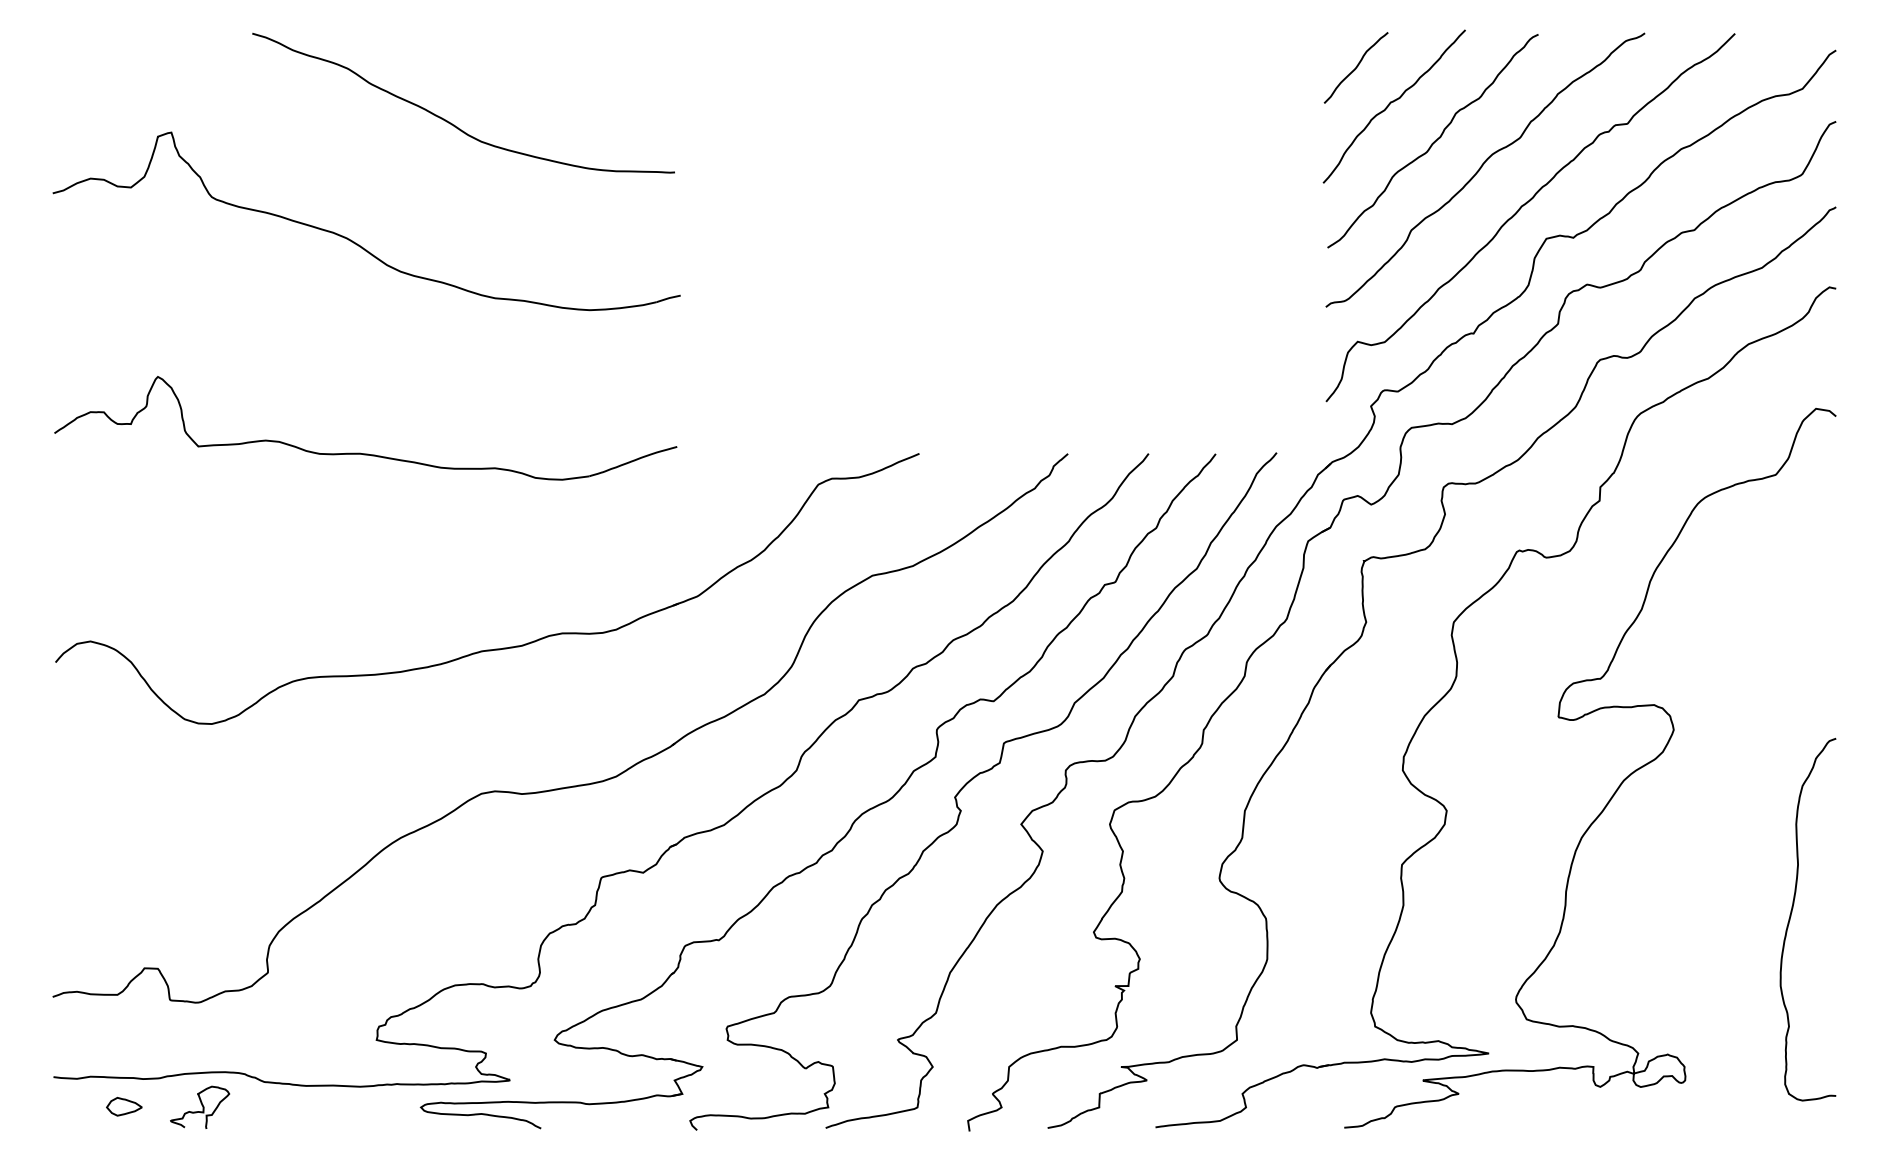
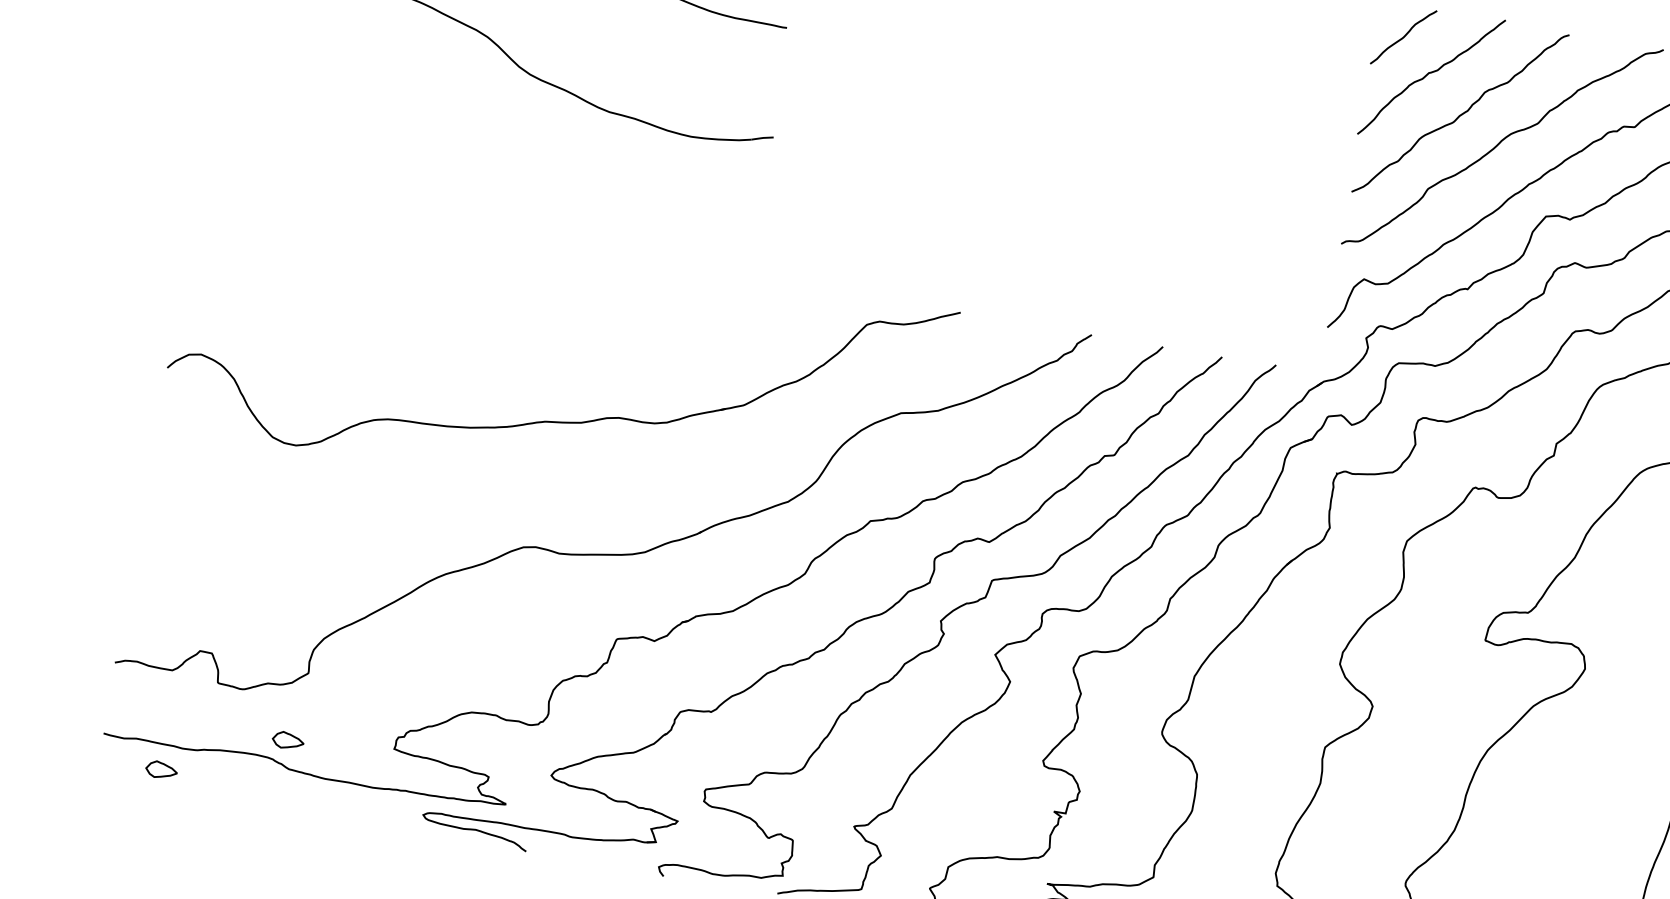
part: (360, 452) -> (467, 228), removed
part: (258, 1050) -> (288, 740), added
curve: (201, 1105) -> (229, 780), removed

